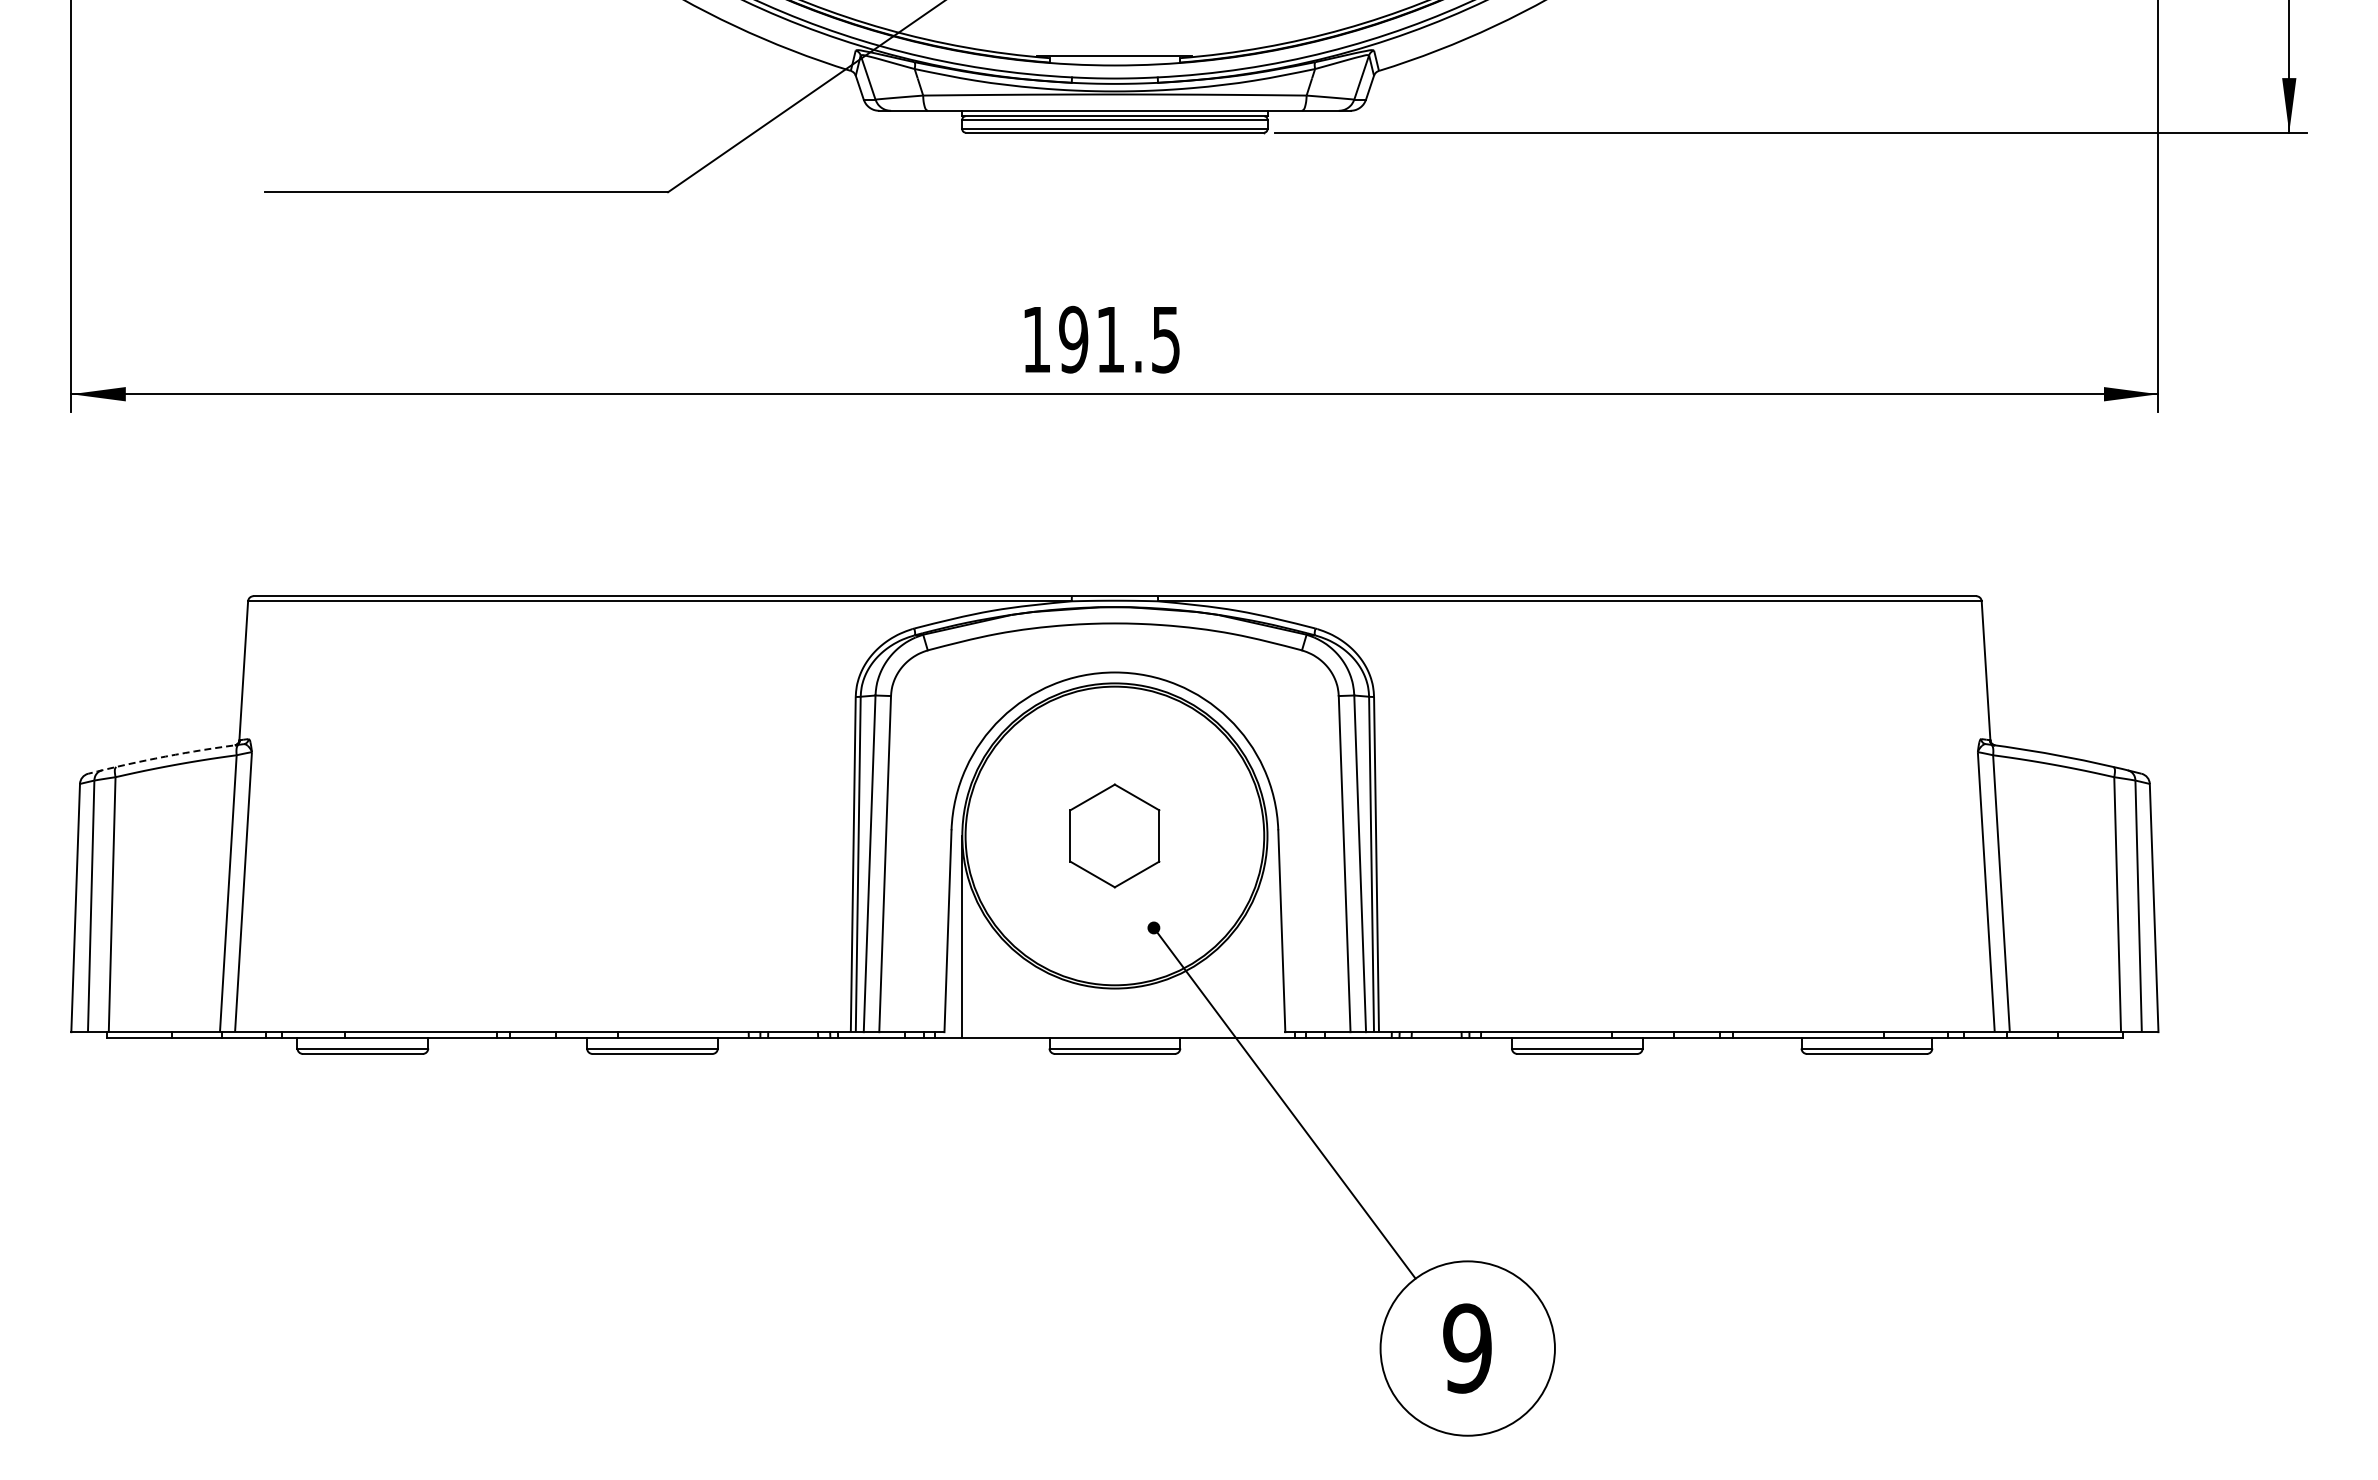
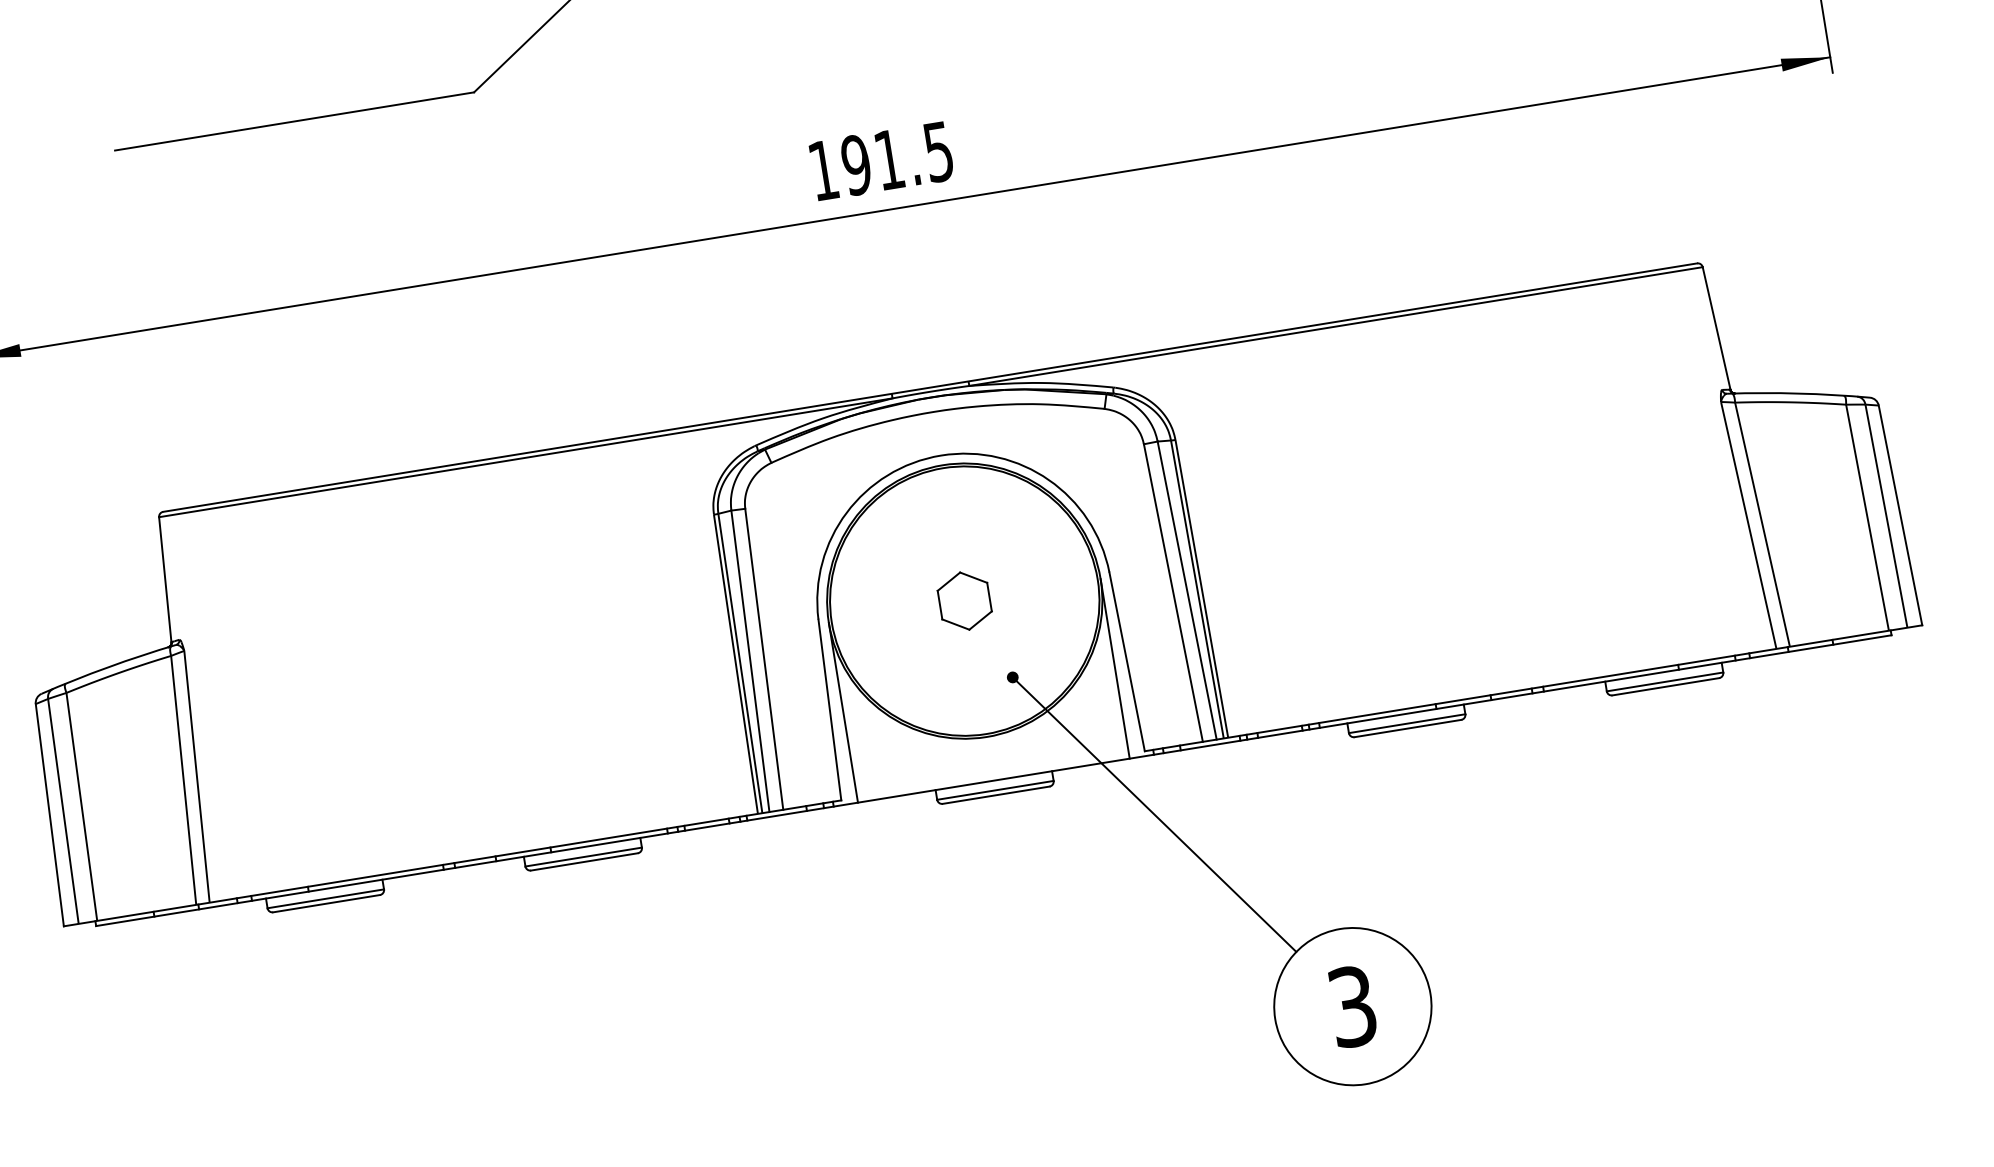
arc: (165, 756) -> (107, 667), dashed -> solid
part: (1114, 835) -> (964, 600), size x0.62
line: (1267, 936) -> (1115, 668), added
text: (1467, 1348) -> (1352, 1006), 9 -> 3

